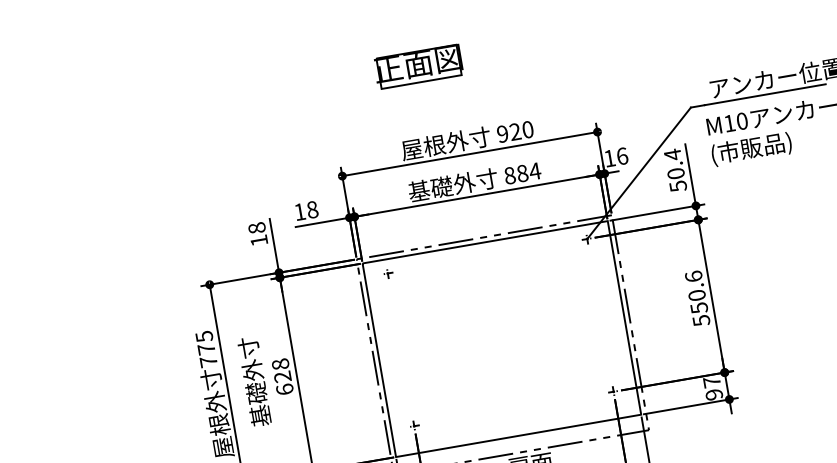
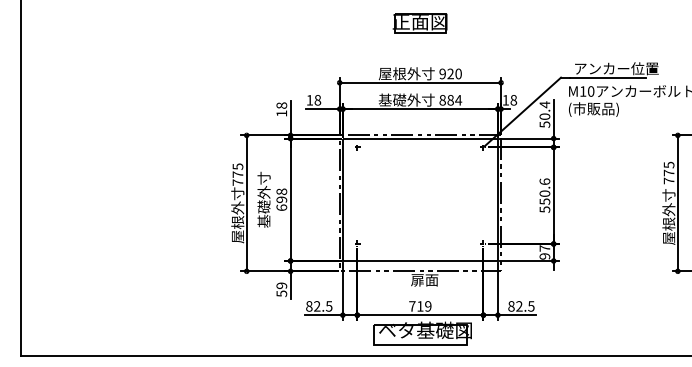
part: (417, 66) -> (419, 23), moved
text: (621, 156) -> (513, 100), 16 -> 18
text: (283, 376) -> (282, 199), 628 -> 698

